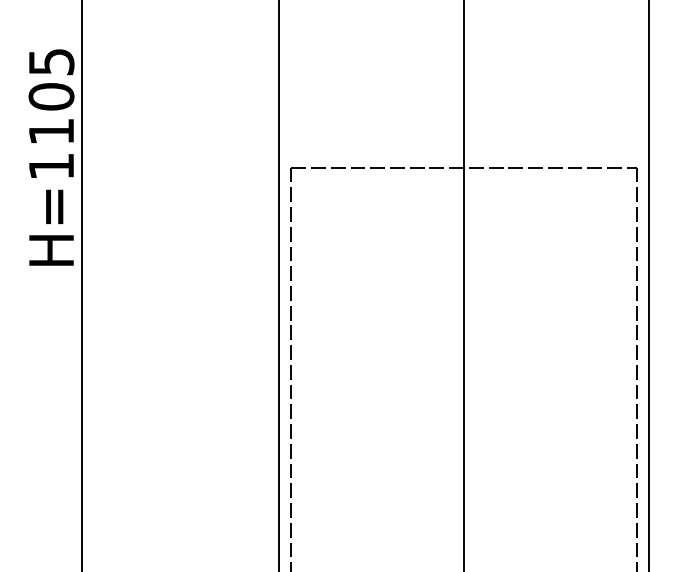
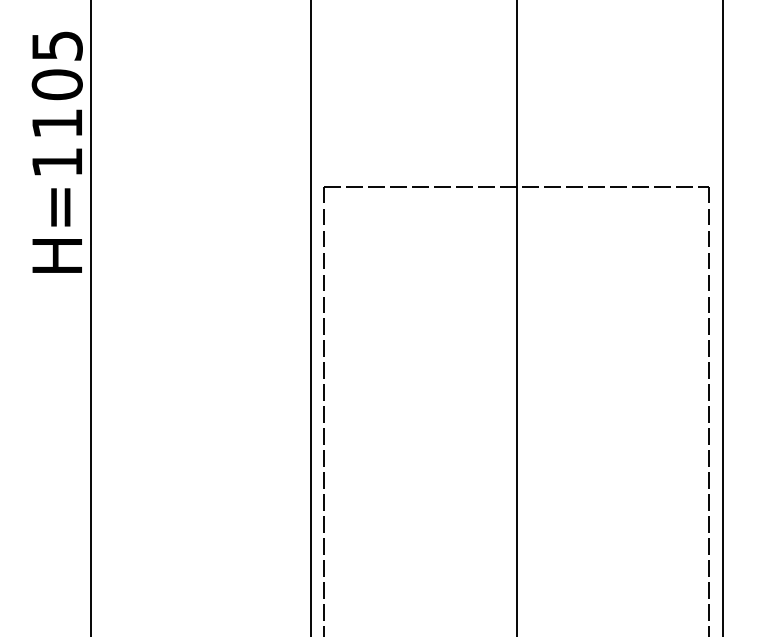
text: (50, 156) -> (56, 151), moved

